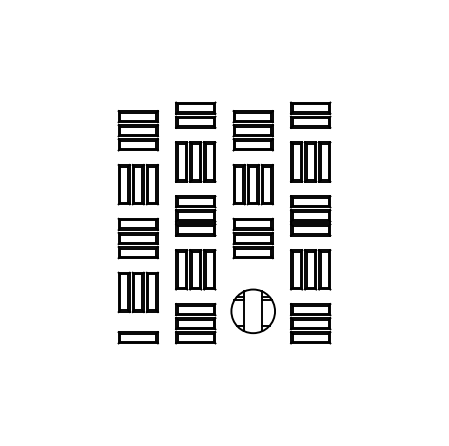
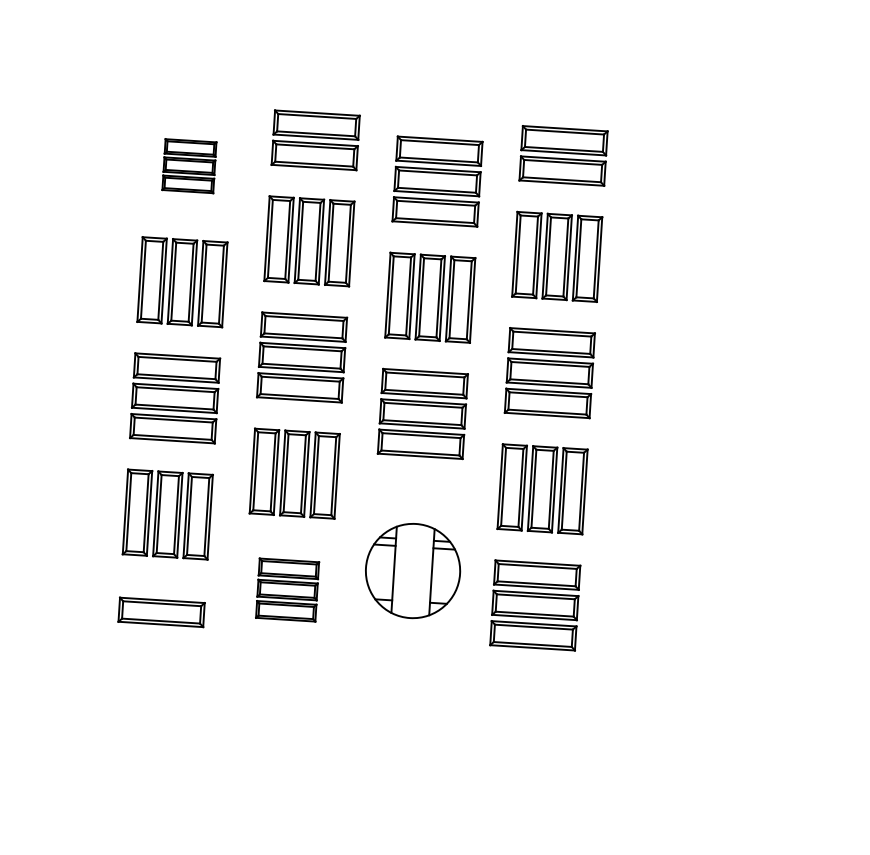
part: (137, 130) -> (188, 165), size x0.6
part: (195, 323) -> (286, 589), size x0.7

